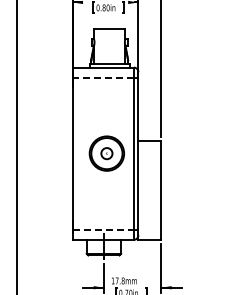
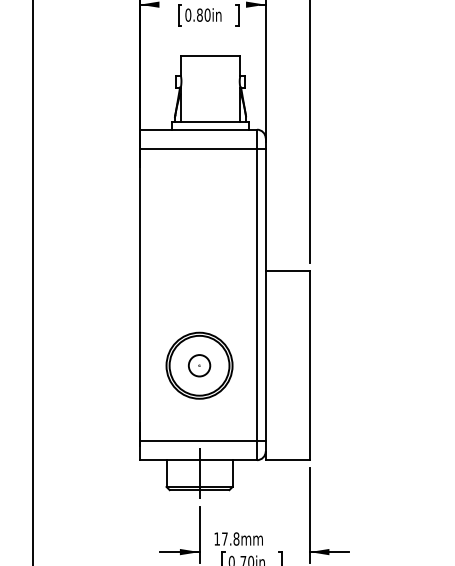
line: (103, 77) -> (198, 148), dashed -> solid
part: (106, 153) -> (198, 365), moved
line: (103, 229) -> (198, 440), dashed -> solid

